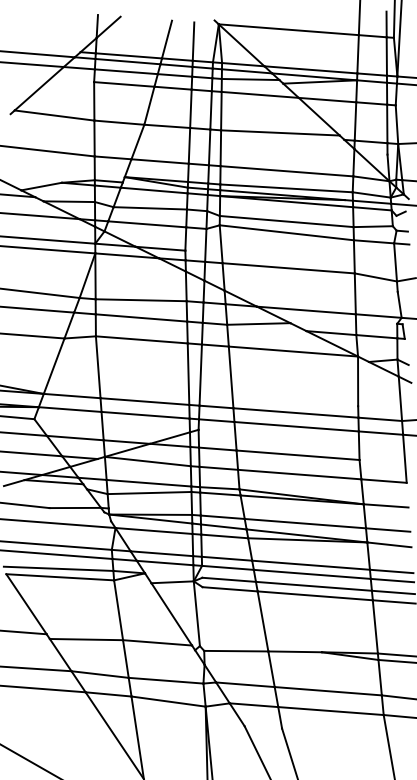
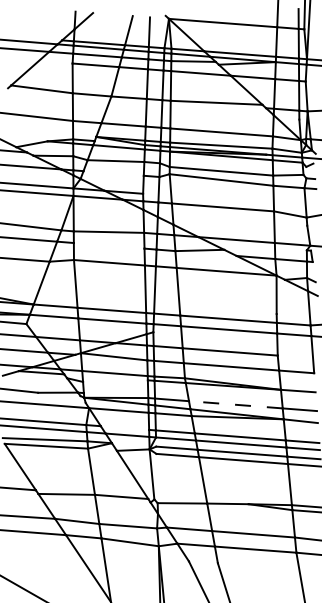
line: (147, 224) -> (113, 173), removed
line: (141, 317) -> (109, 245), removed
line: (149, 492) -> (115, 380), removed
line: (305, 523) -> (235, 404), solid -> dashed
line: (161, 553) -> (124, 427), removed

